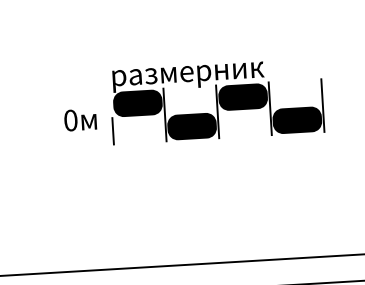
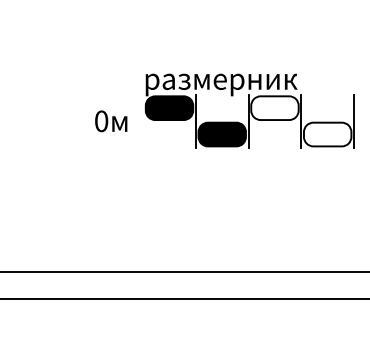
fill: (242, 97) -> (274, 108), removed
fill: (297, 120) -> (327, 134), removed
line: (113, 131) -> (143, 134), removed

